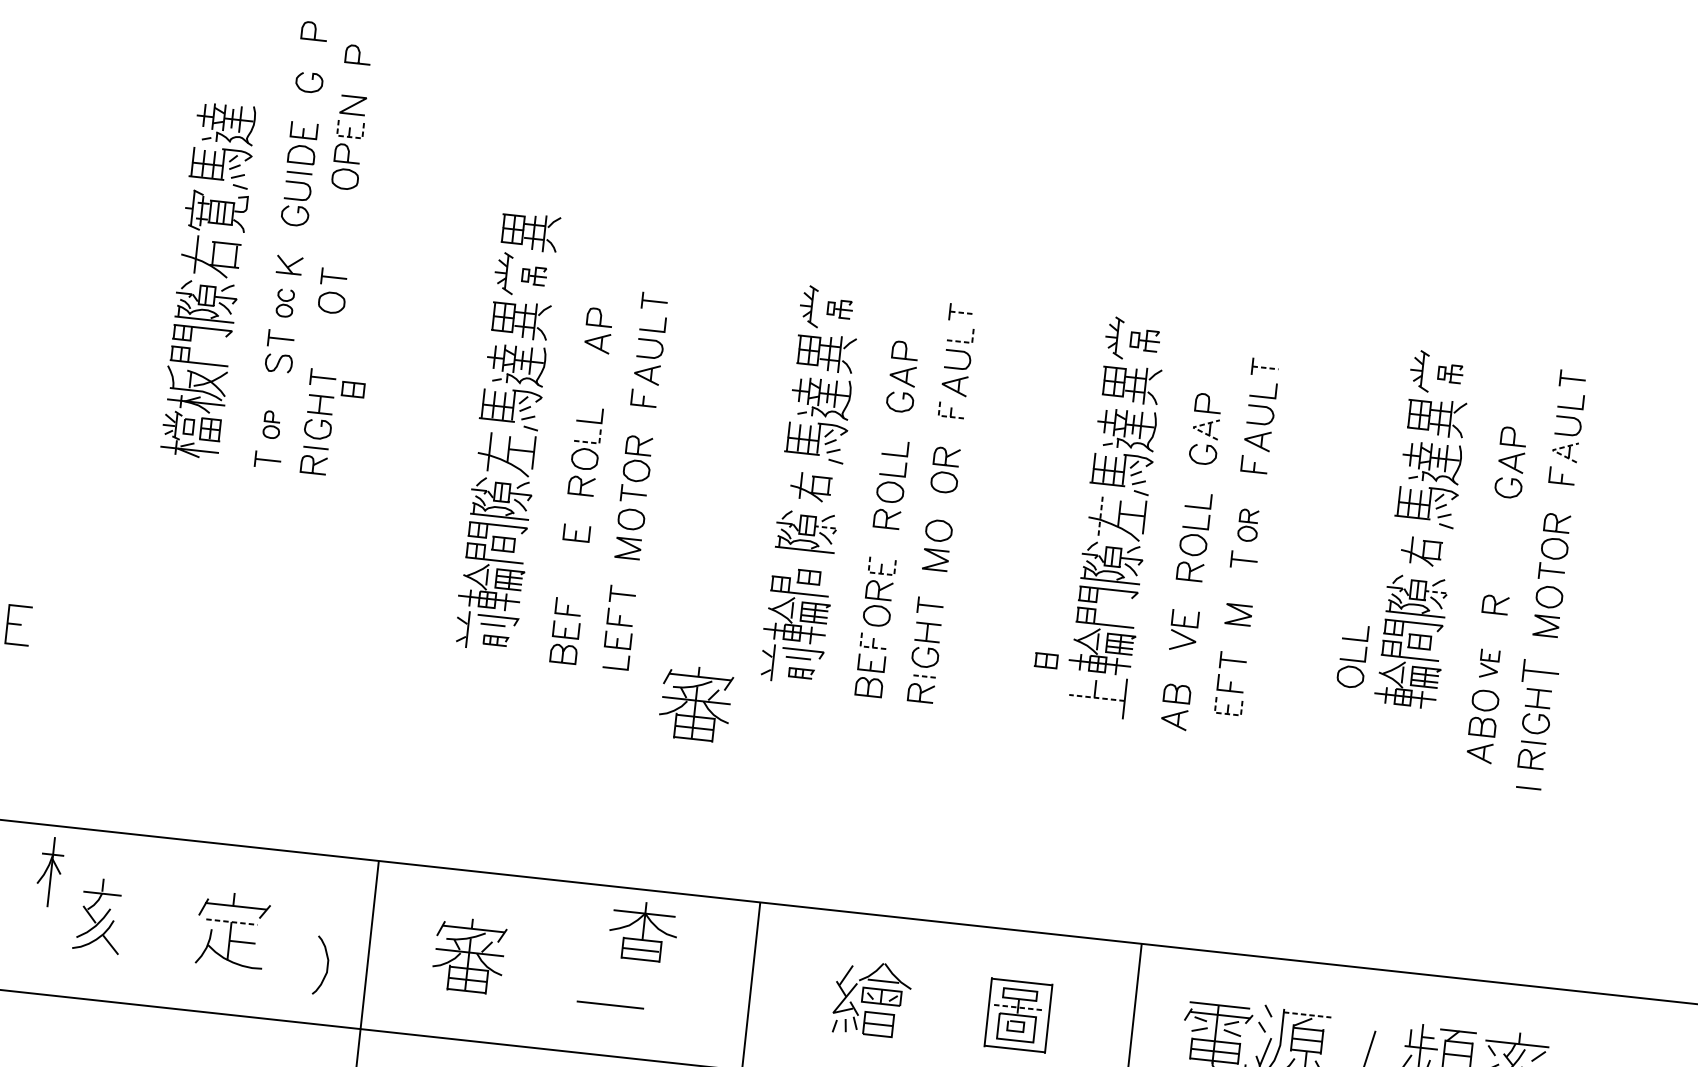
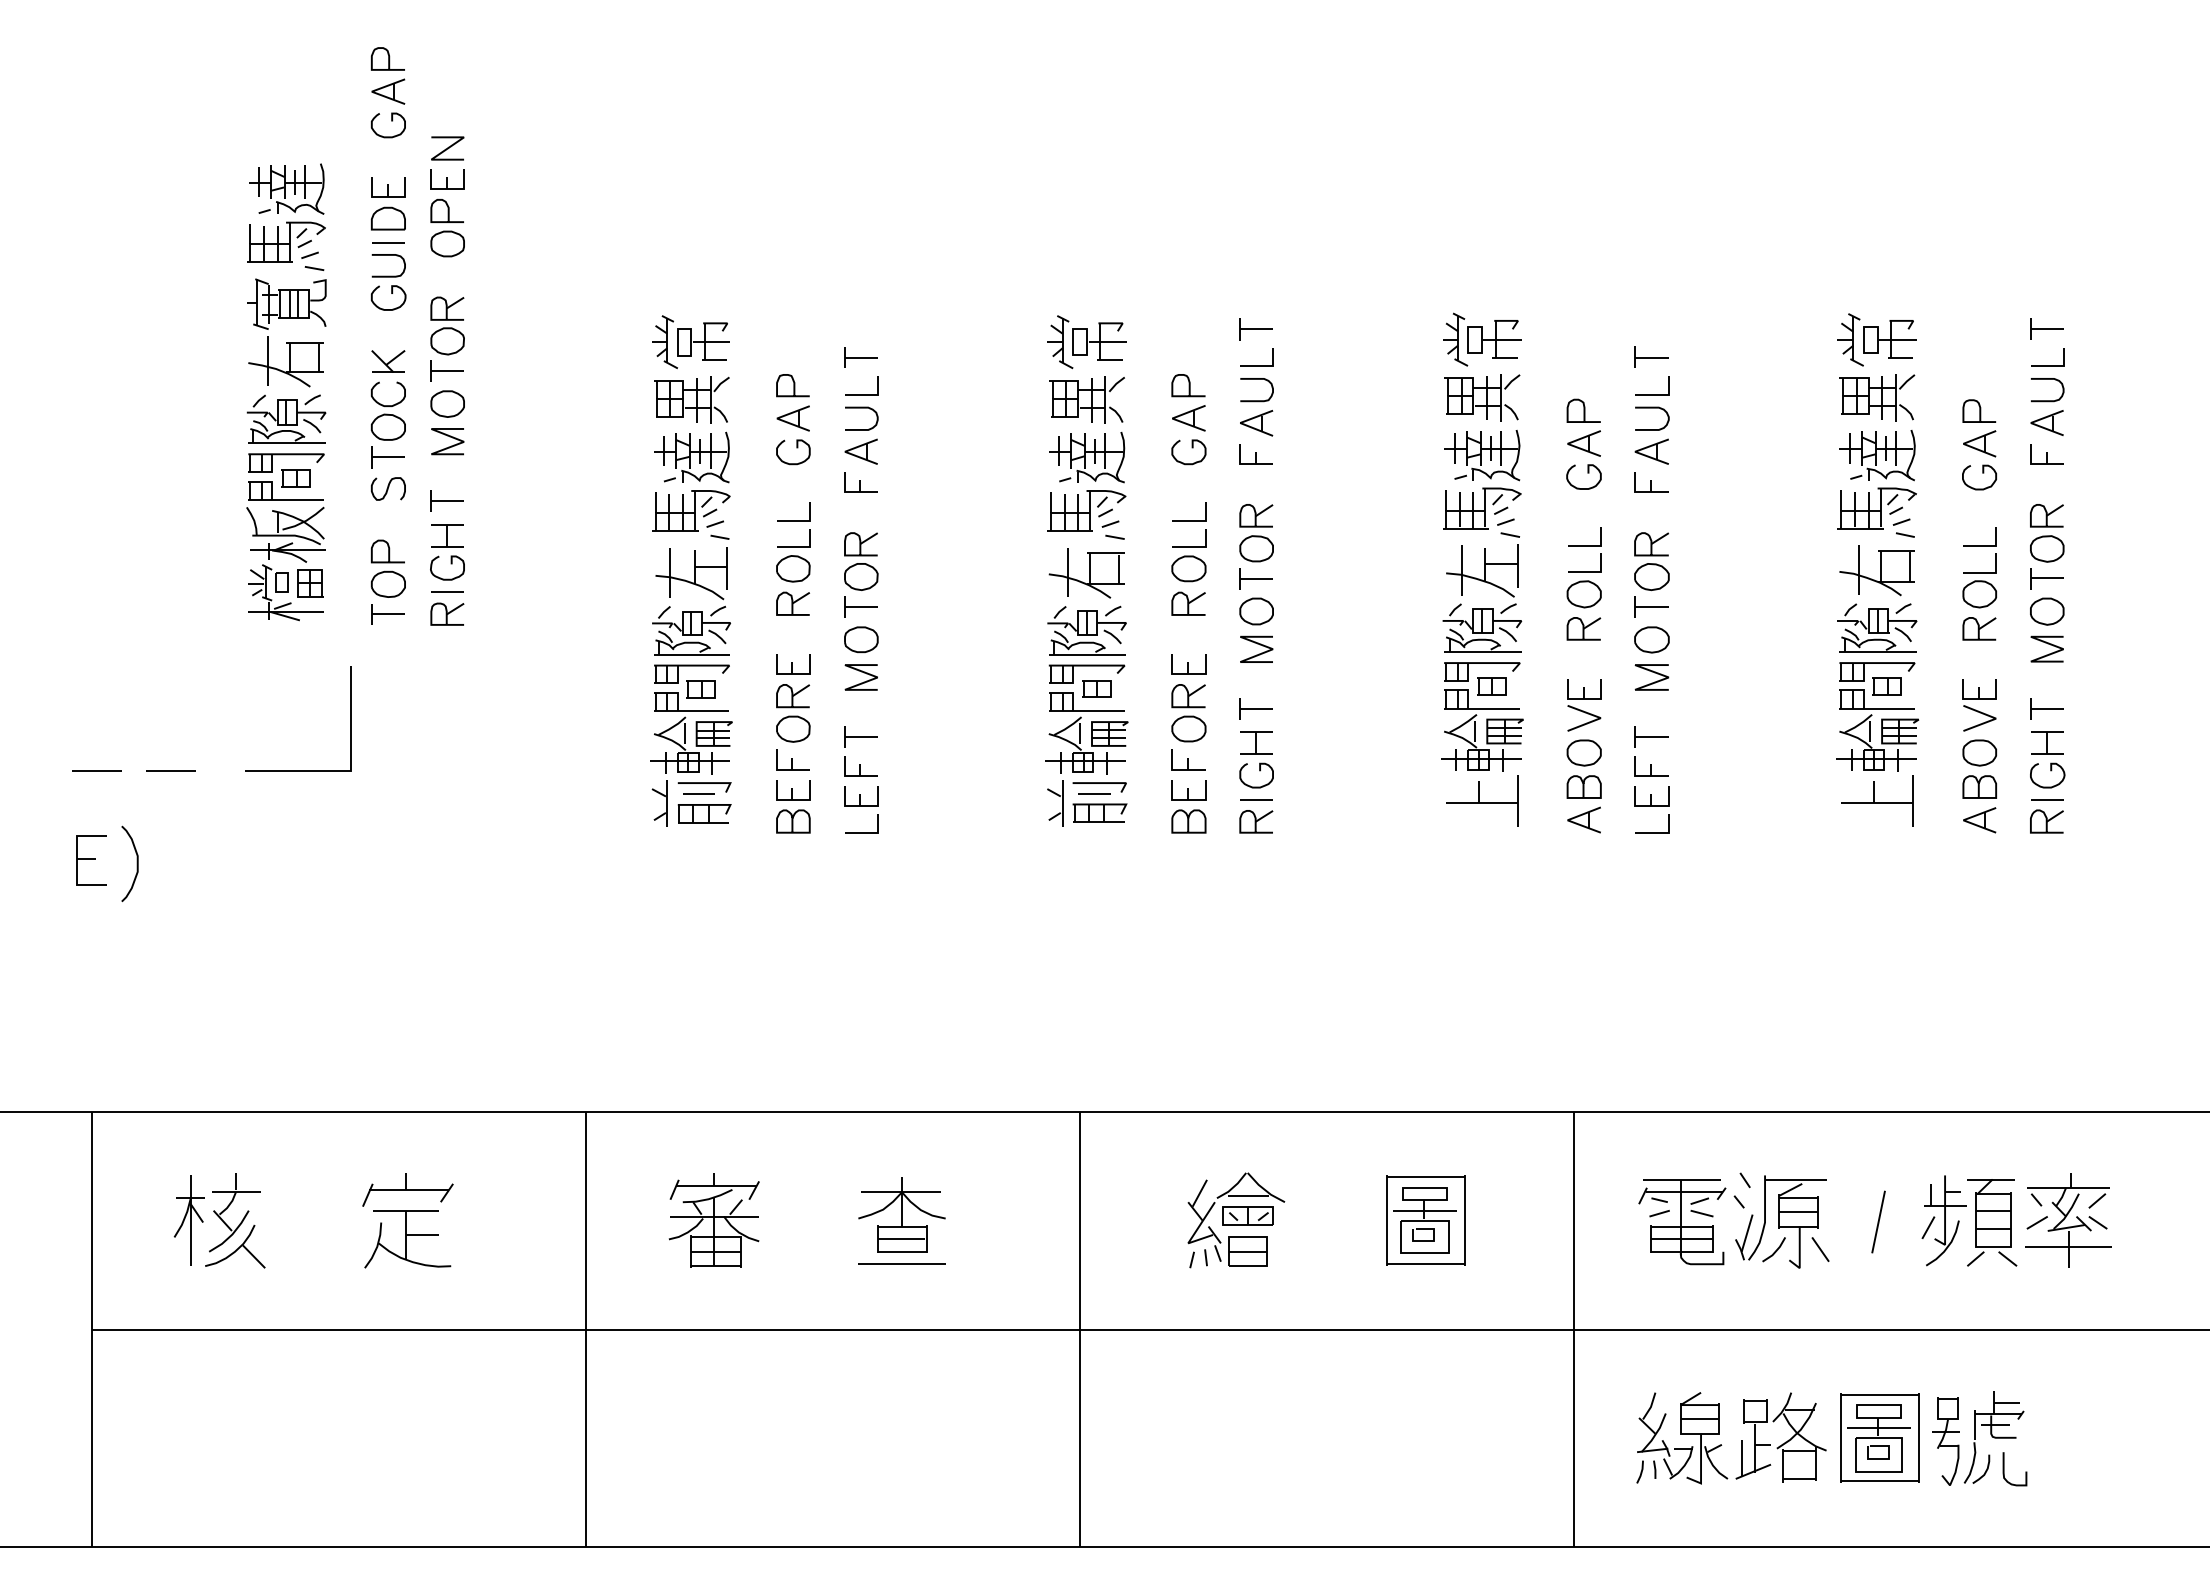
curve: (358, 54) -> (447, 82), removed
part: (312, 56) -> (388, 91), added
line: (350, 137) -> (448, 189), dashed -> solid
part: (529, 231) -> (691, 285), removed
part: (338, 242) -> (447, 325), added
part: (534, 275) -> (703, 341), size x1.67
part: (284, 302) -> (387, 410), size x1.67
part: (840, 309) -> (1099, 341), size x1.67
line: (963, 313) -> (1257, 329), dashed -> solid
line: (330, 328) -> (449, 437), added
part: (1145, 340) -> (1494, 339), size x1.43
line: (967, 342) -> (1267, 366), dashed -> solid
curve: (597, 366) -> (796, 448), added
line: (1265, 367) -> (1651, 357), dashed -> solid
part: (1450, 373) -> (1889, 339), size x1.67
part: (352, 389) -> (295, 478), moved
line: (942, 416) -> (1245, 464), dashed -> solid
part: (271, 424) -> (387, 568), size x1.67
line: (1193, 427) -> (1567, 443), dashed -> solid
line: (594, 443) -> (803, 547), dashed -> solid
line: (1552, 450) -> (2030, 423), dashed -> solid
part: (810, 487) -> (1086, 573), size x1.43
part: (940, 505) -> (1255, 578), added
line: (1100, 515) -> (1461, 569), dashed -> solid
part: (1248, 525) -> (1651, 561), size x1.43
line: (829, 527) -> (1116, 622), dashed -> solid
line: (230, 537) -> (350, 718), added
part: (1421, 551) -> (1876, 570), size x1.43
line: (29, 556) -> (96, 770), added
part: (802, 559) -> (1086, 666), added
line: (86, 562) -> (170, 770), added
part: (572, 570) -> (793, 713), added
line: (881, 573) -> (1188, 674), dashed -> solid
part: (1241, 585) -> (1651, 639), added
line: (1440, 592) -> (1907, 620), dashed -> solid
part: (495, 640) -> (704, 813), size x1.67
line: (865, 647) -> (1178, 770), dashed -> solid
part: (1352, 656) -> (1979, 567), moved
part: (1045, 660) -> (1491, 686), moved
part: (1489, 664) -> (1979, 705), size x1.43
part: (1179, 667) -> (1583, 752), added
part: (1540, 671) -> (2046, 708), size x0.71
part: (800, 672) -> (1099, 812), size x1.67
line: (923, 675) -> (1256, 799), dashed -> solid
line: (1097, 698) -> (1482, 803), dashed -> solid
part: (695, 703) -> (968, 866), removed
line: (1227, 713) -> (1651, 805), dashed -> solid
part: (1402, 728) -> (1877, 800), added
line: (1226, 734) -> (1652, 832), added
line: (1528, 787) -> (2047, 858), removed
part: (49, 871) -> (188, 1220), moved
line: (232, 922) -> (406, 1210), dashed -> solid
part: (643, 930) -> (901, 1214), moved
curve: (326, 965) -> (136, 863), moved
line: (1019, 1007) -> (1425, 1210), dashed -> solid
line: (1307, 1014) -> (1795, 1179), dashed -> solid

